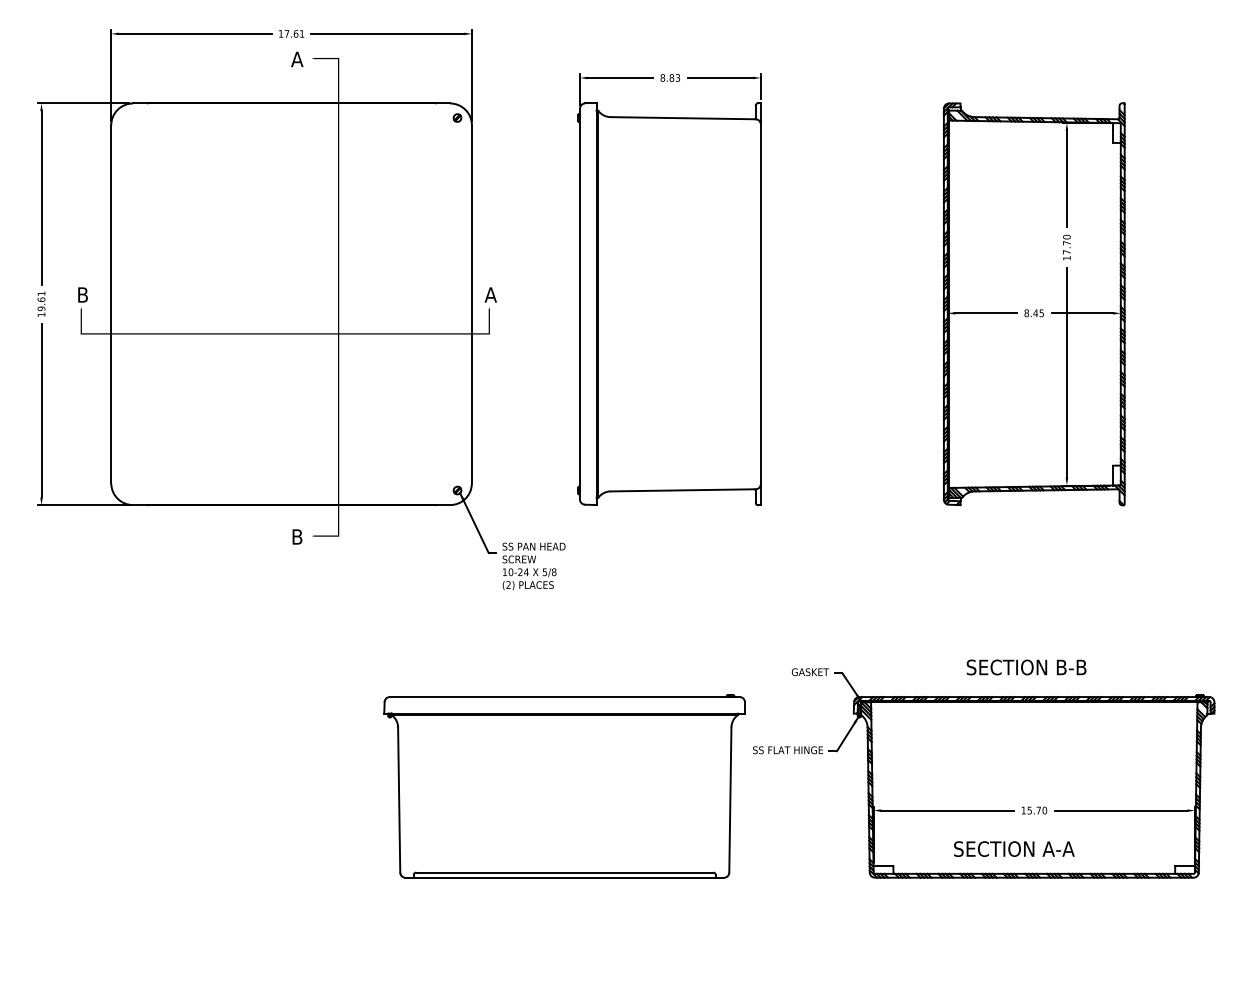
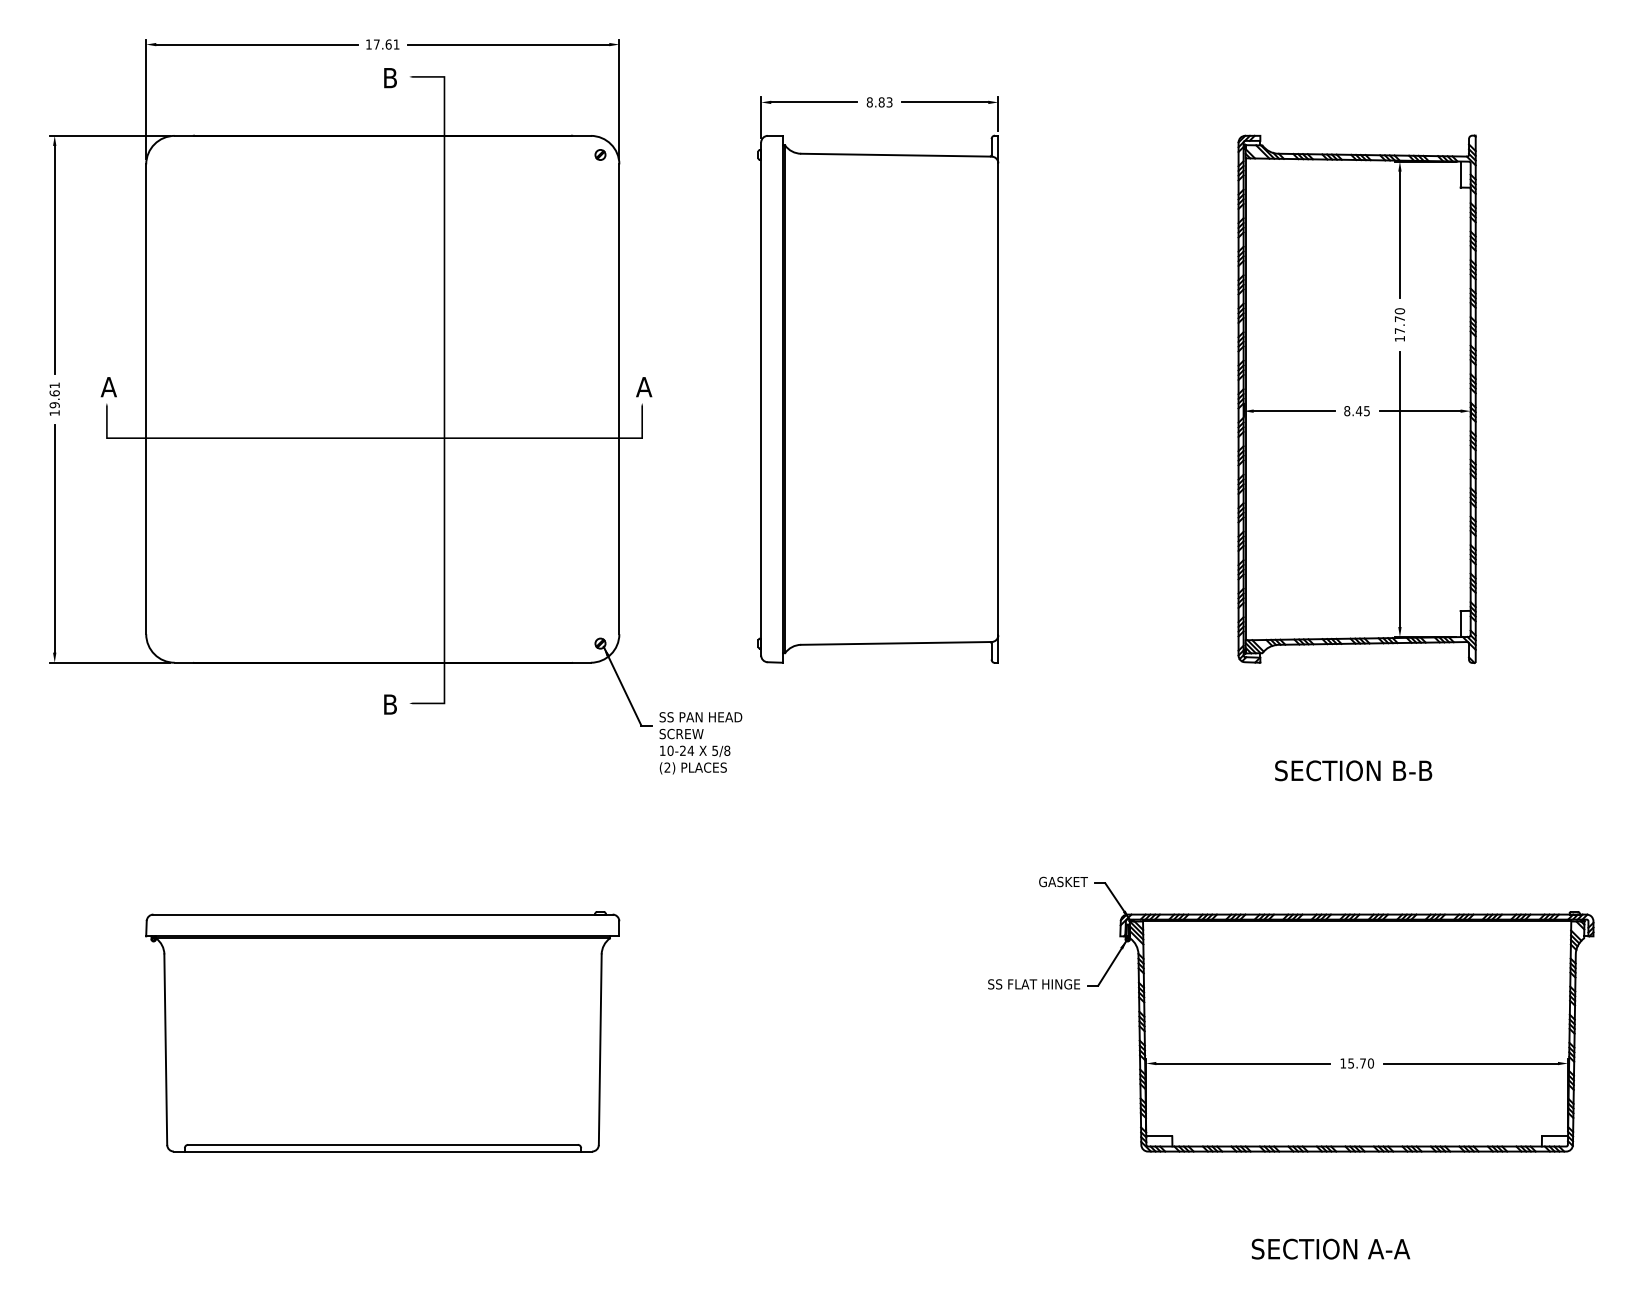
text: (297, 59) -> (390, 78), A -> B
text: (82, 294) -> (108, 386), B -> A
text: (1026, 667) -> (1353, 770), moved
part: (564, 786) -> (382, 1031), moved
text: (1014, 848) -> (1331, 1248), moved

